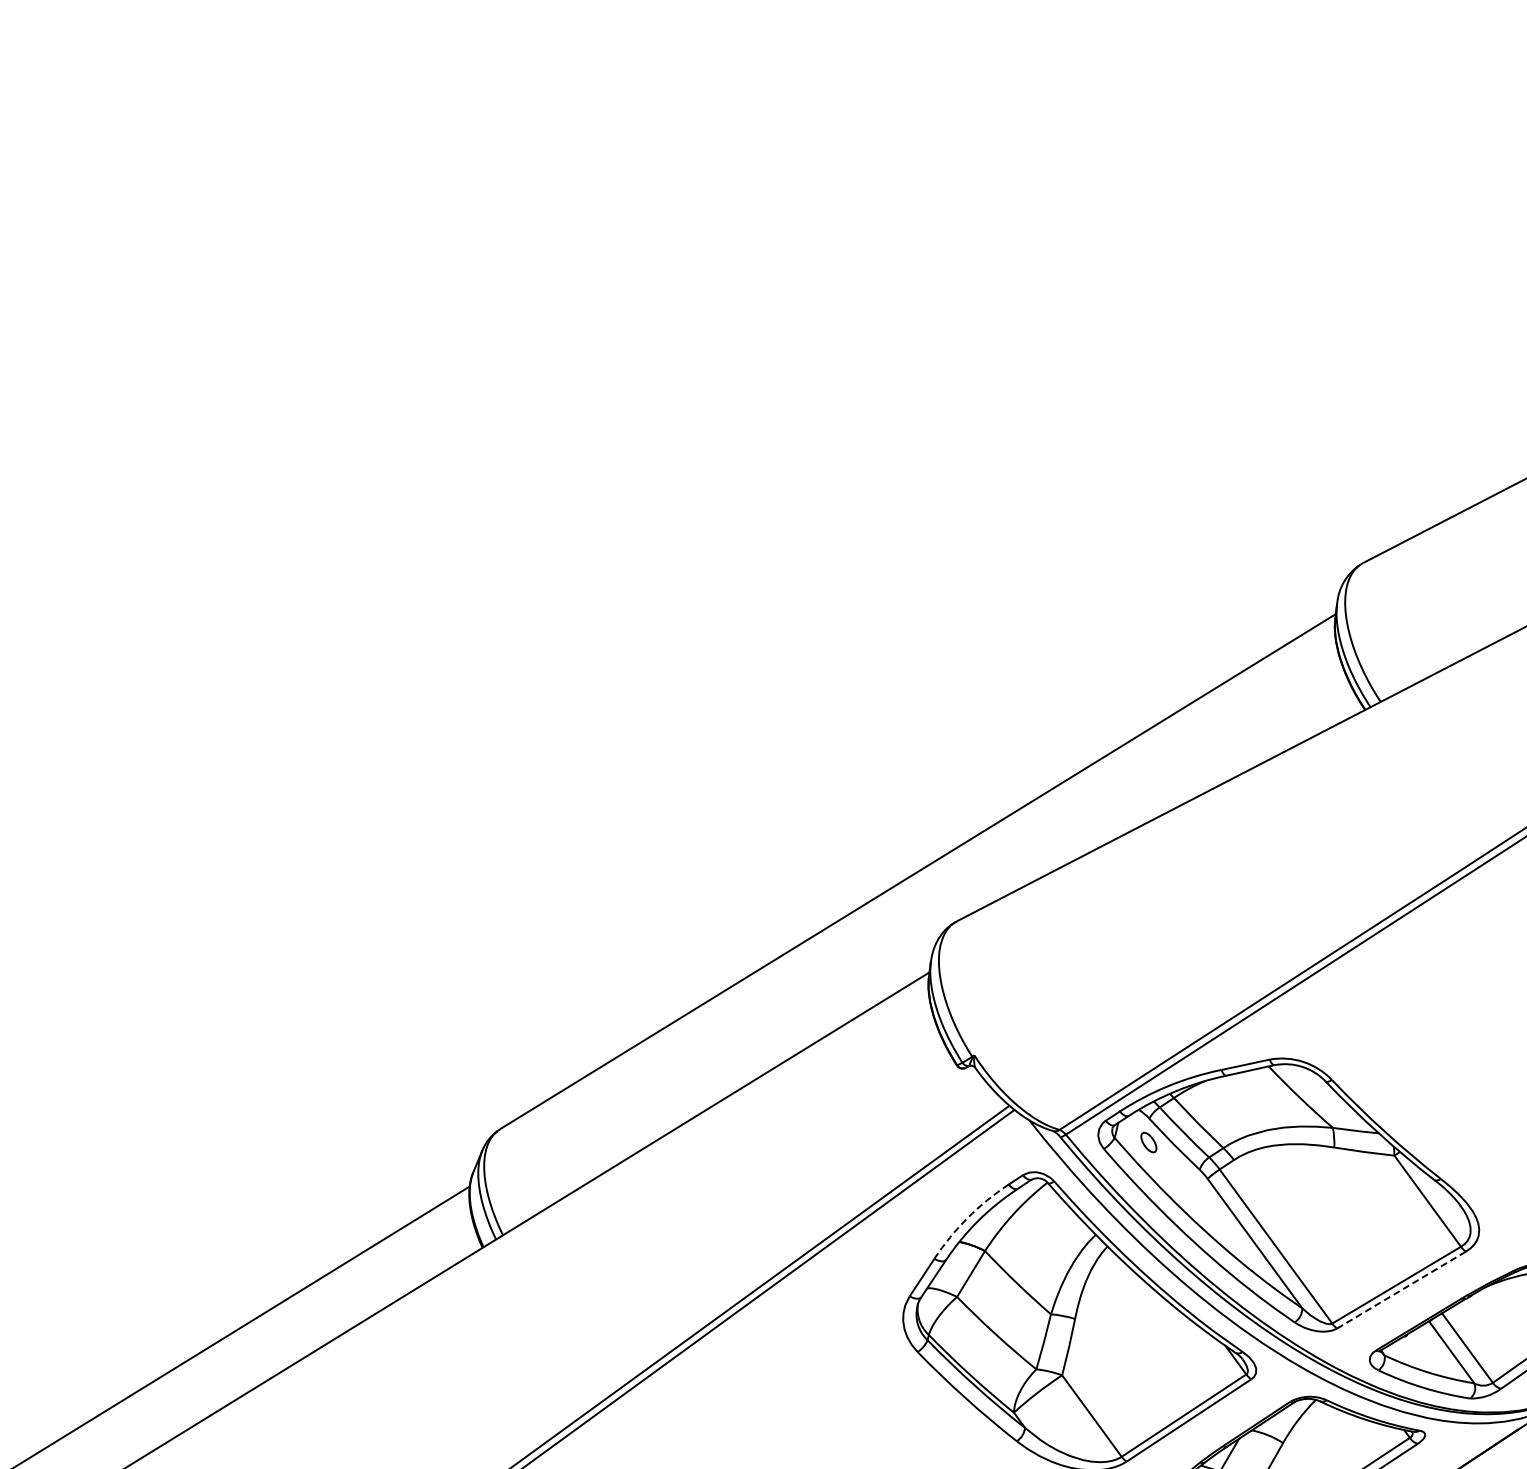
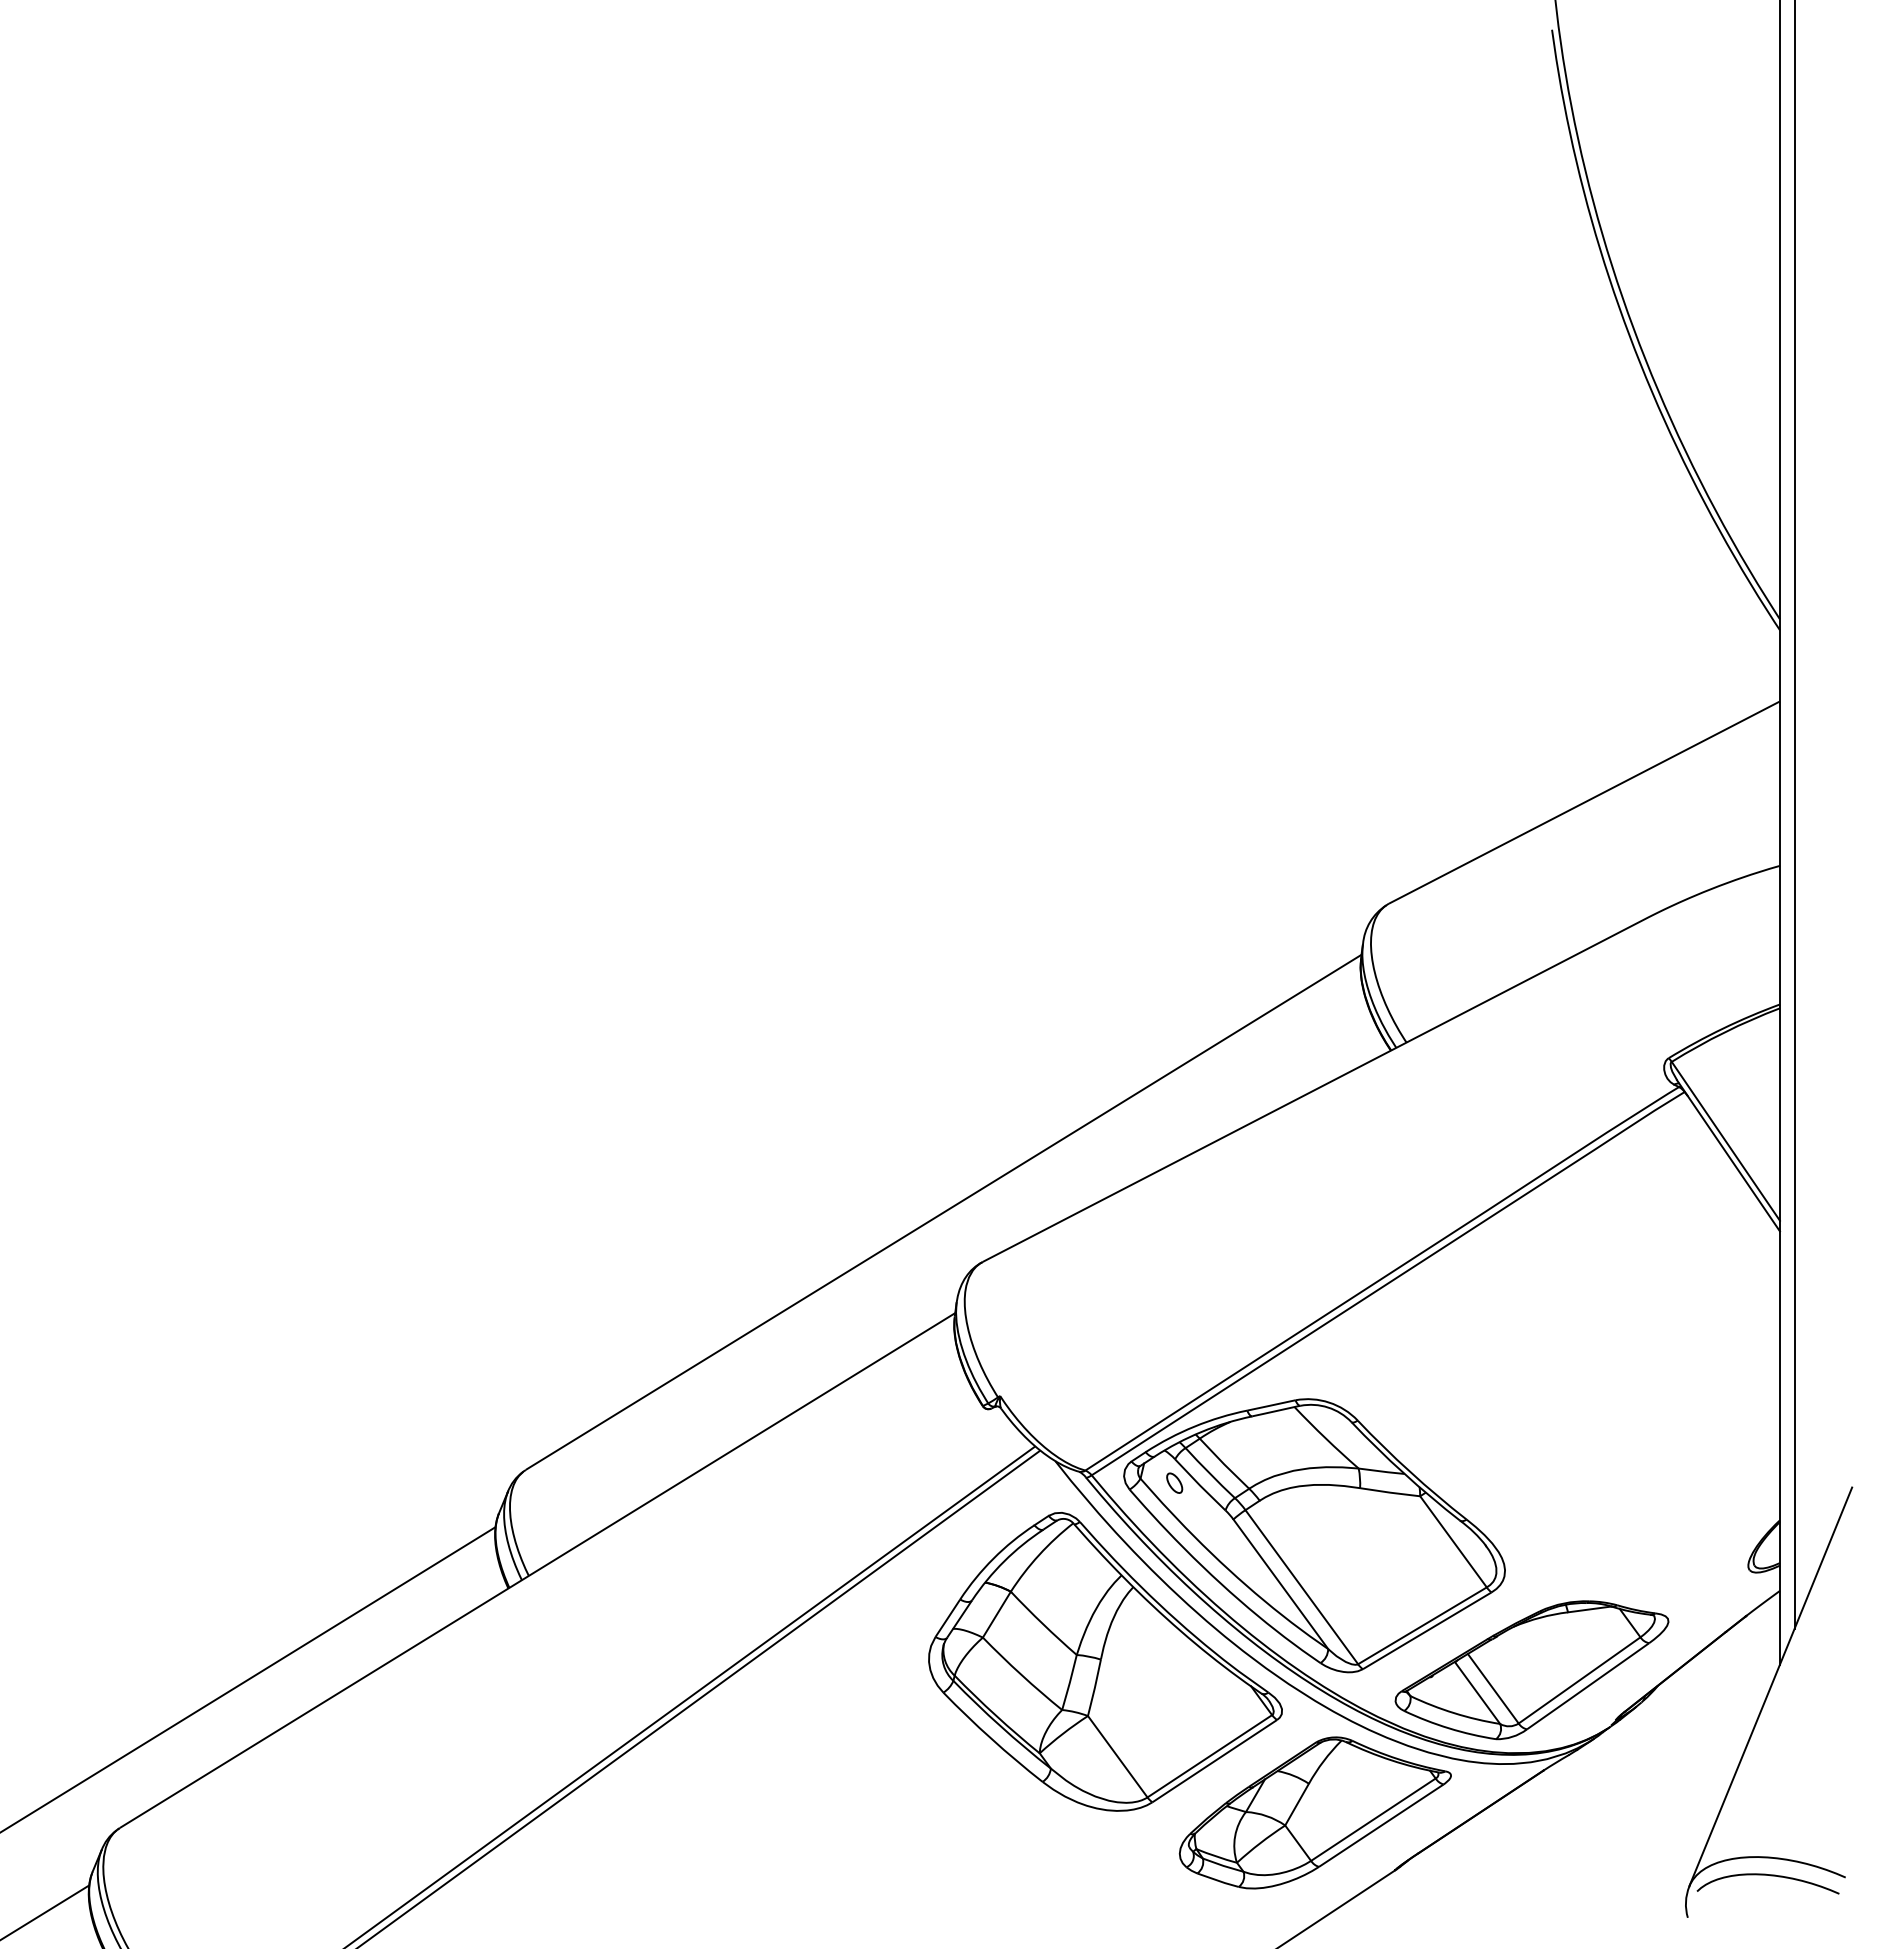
arc: (967, 1217) -> (993, 1558), dashed -> solid
line: (1400, 1290) -> (1426, 1631), dashed -> solid

